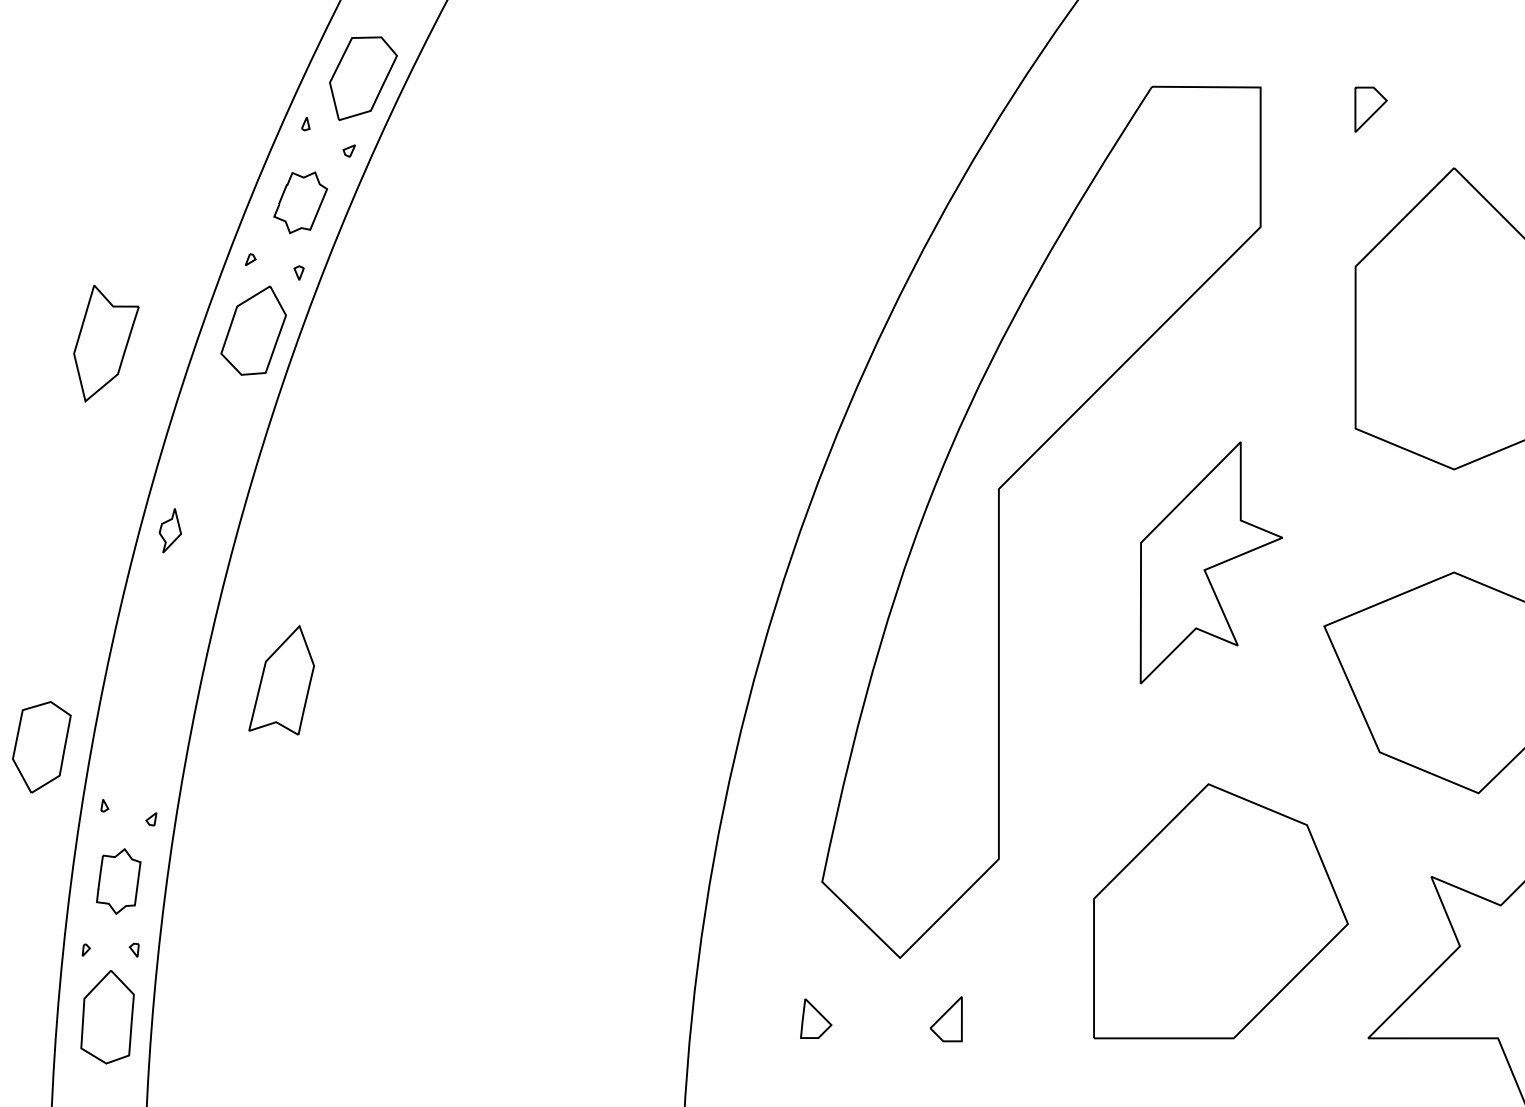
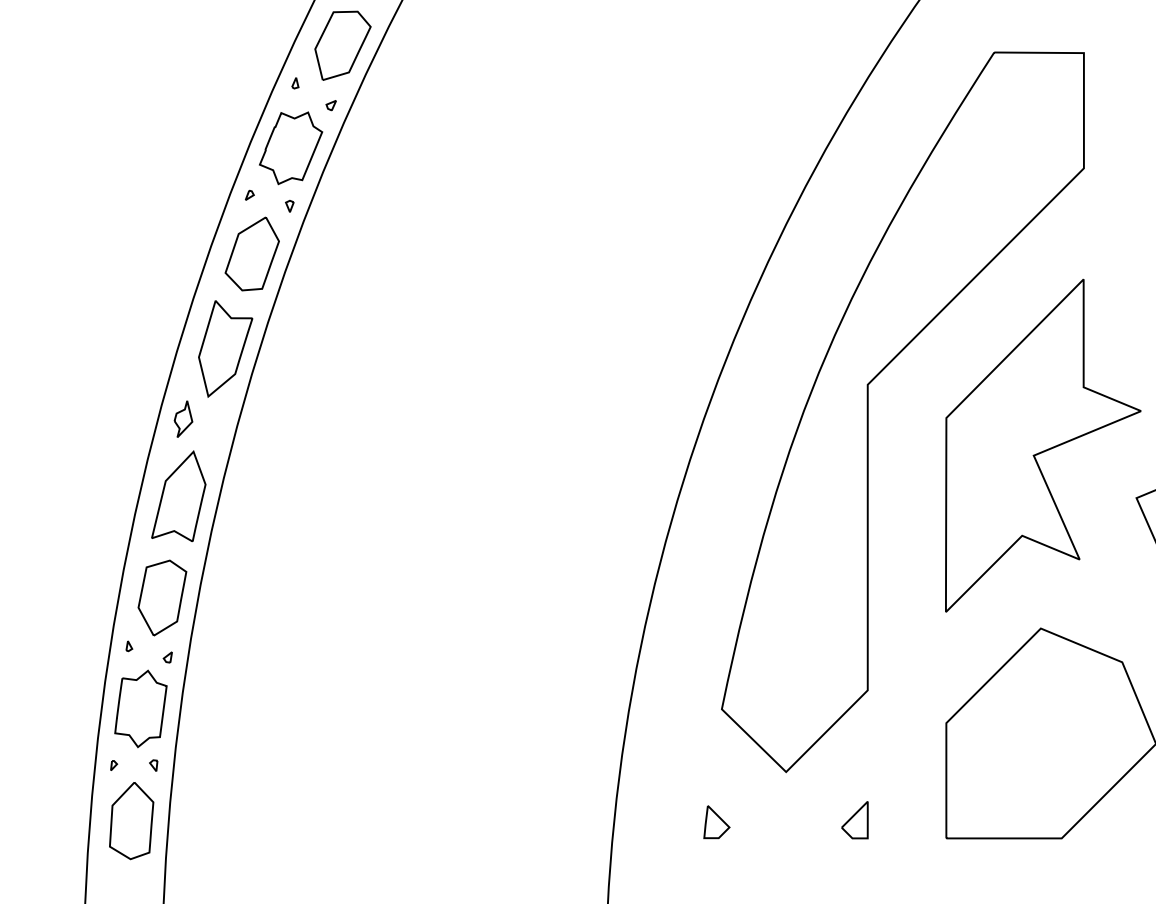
part: (300, 202) -> (290, 148), size x1.43
part: (106, 343) -> (225, 348), moved
part: (1211, 562) -> (1043, 445), size x1.67
part: (281, 679) -> (178, 495), moved
part: (41, 747) -> (162, 598), moved
part: (118, 881) -> (140, 708), size x1.43
part: (946, 1019) -> (855, 820), moved

